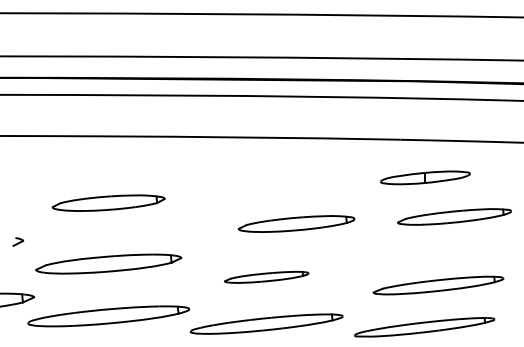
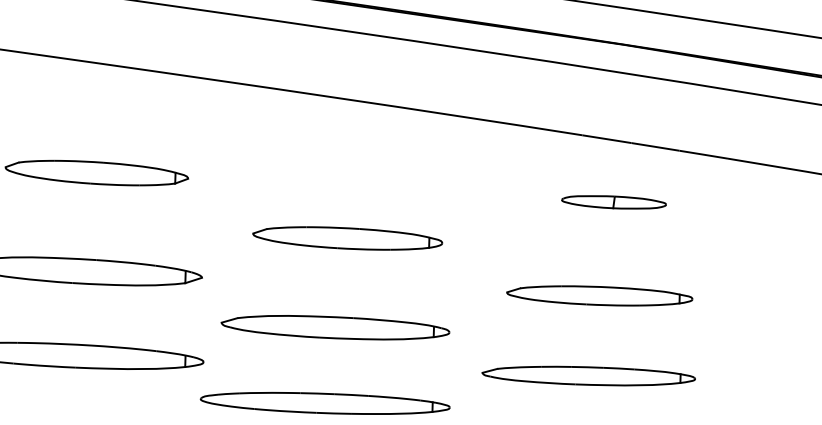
part: (425, 177) -> (614, 201), size x0.71
part: (454, 216) -> (599, 295), moved
part: (296, 223) -> (347, 237), moved
part: (266, 277) -> (335, 328), size x1.67
part: (438, 285) -> (588, 375), moved

